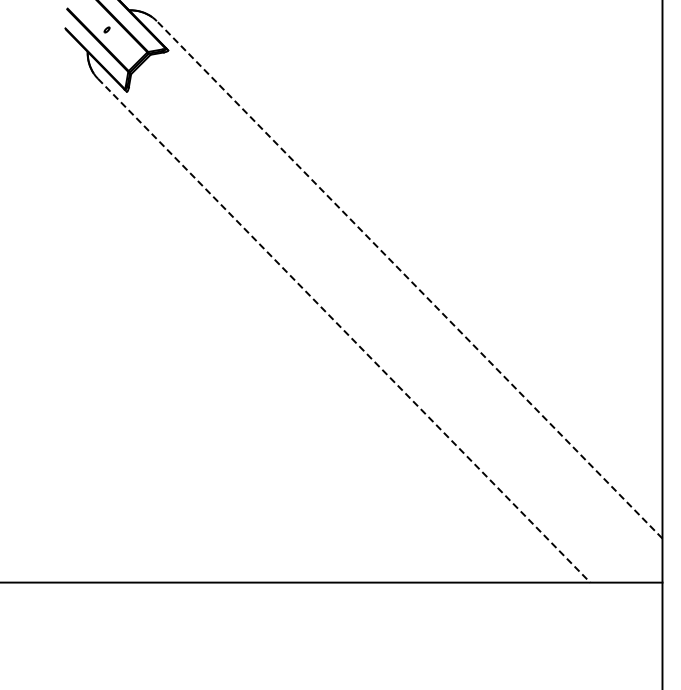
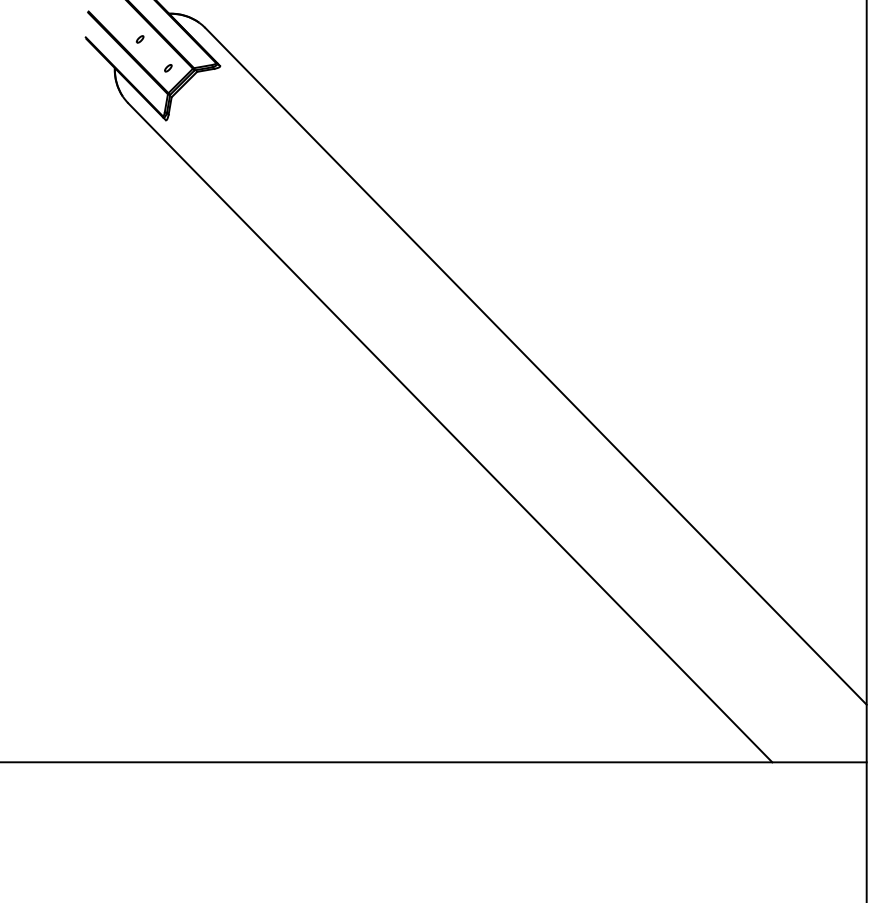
part: (128, 51) -> (168, 67), added
line: (409, 279) -> (535, 365), dashed -> solid
line: (344, 331) -> (450, 433), dashed -> solid

